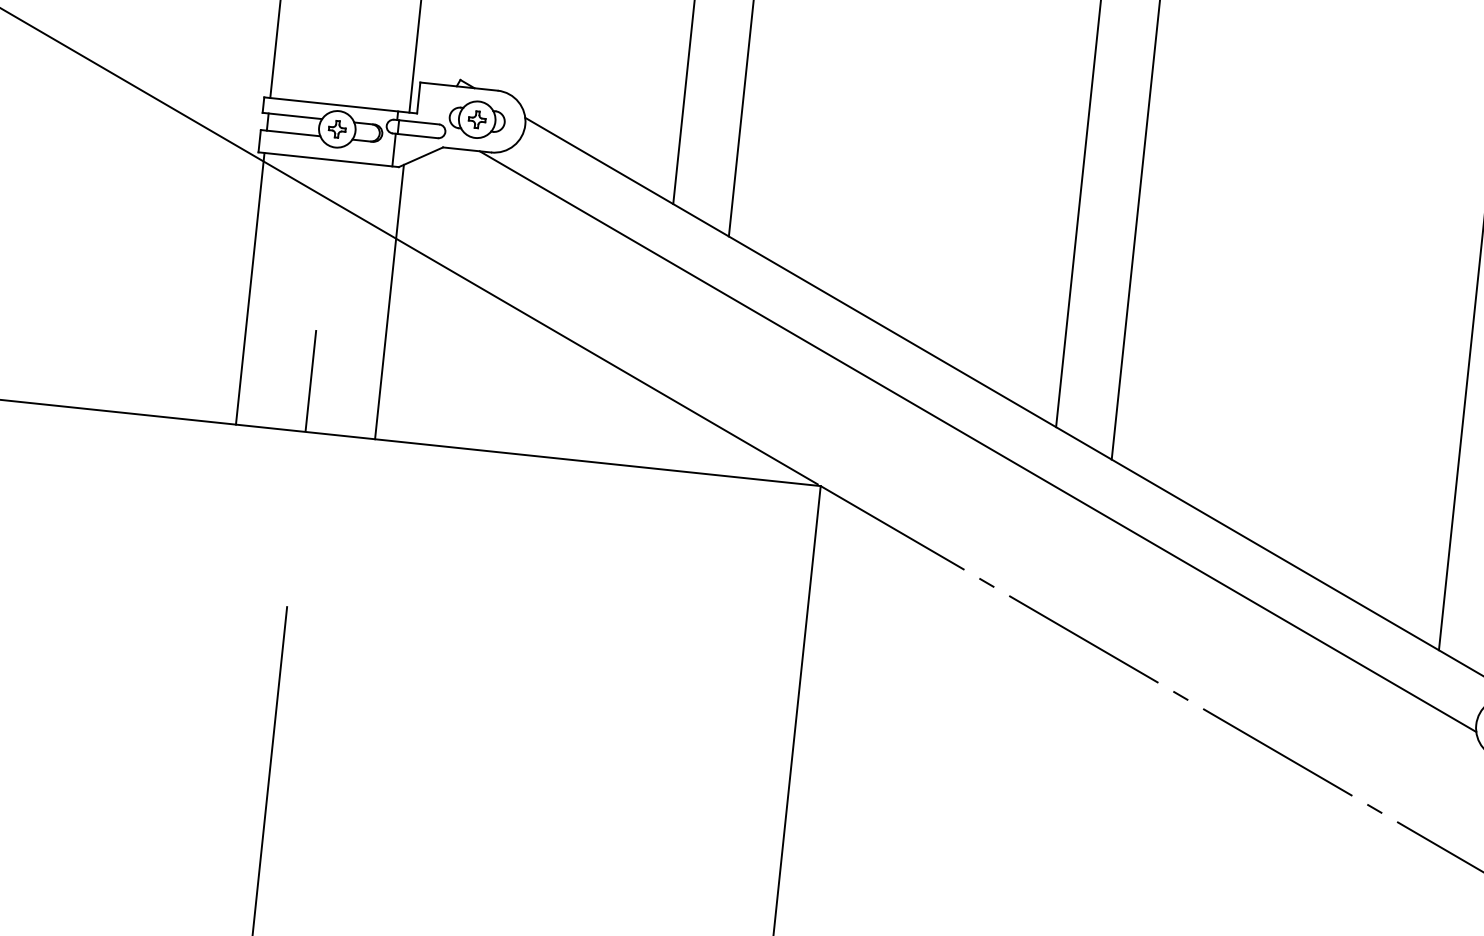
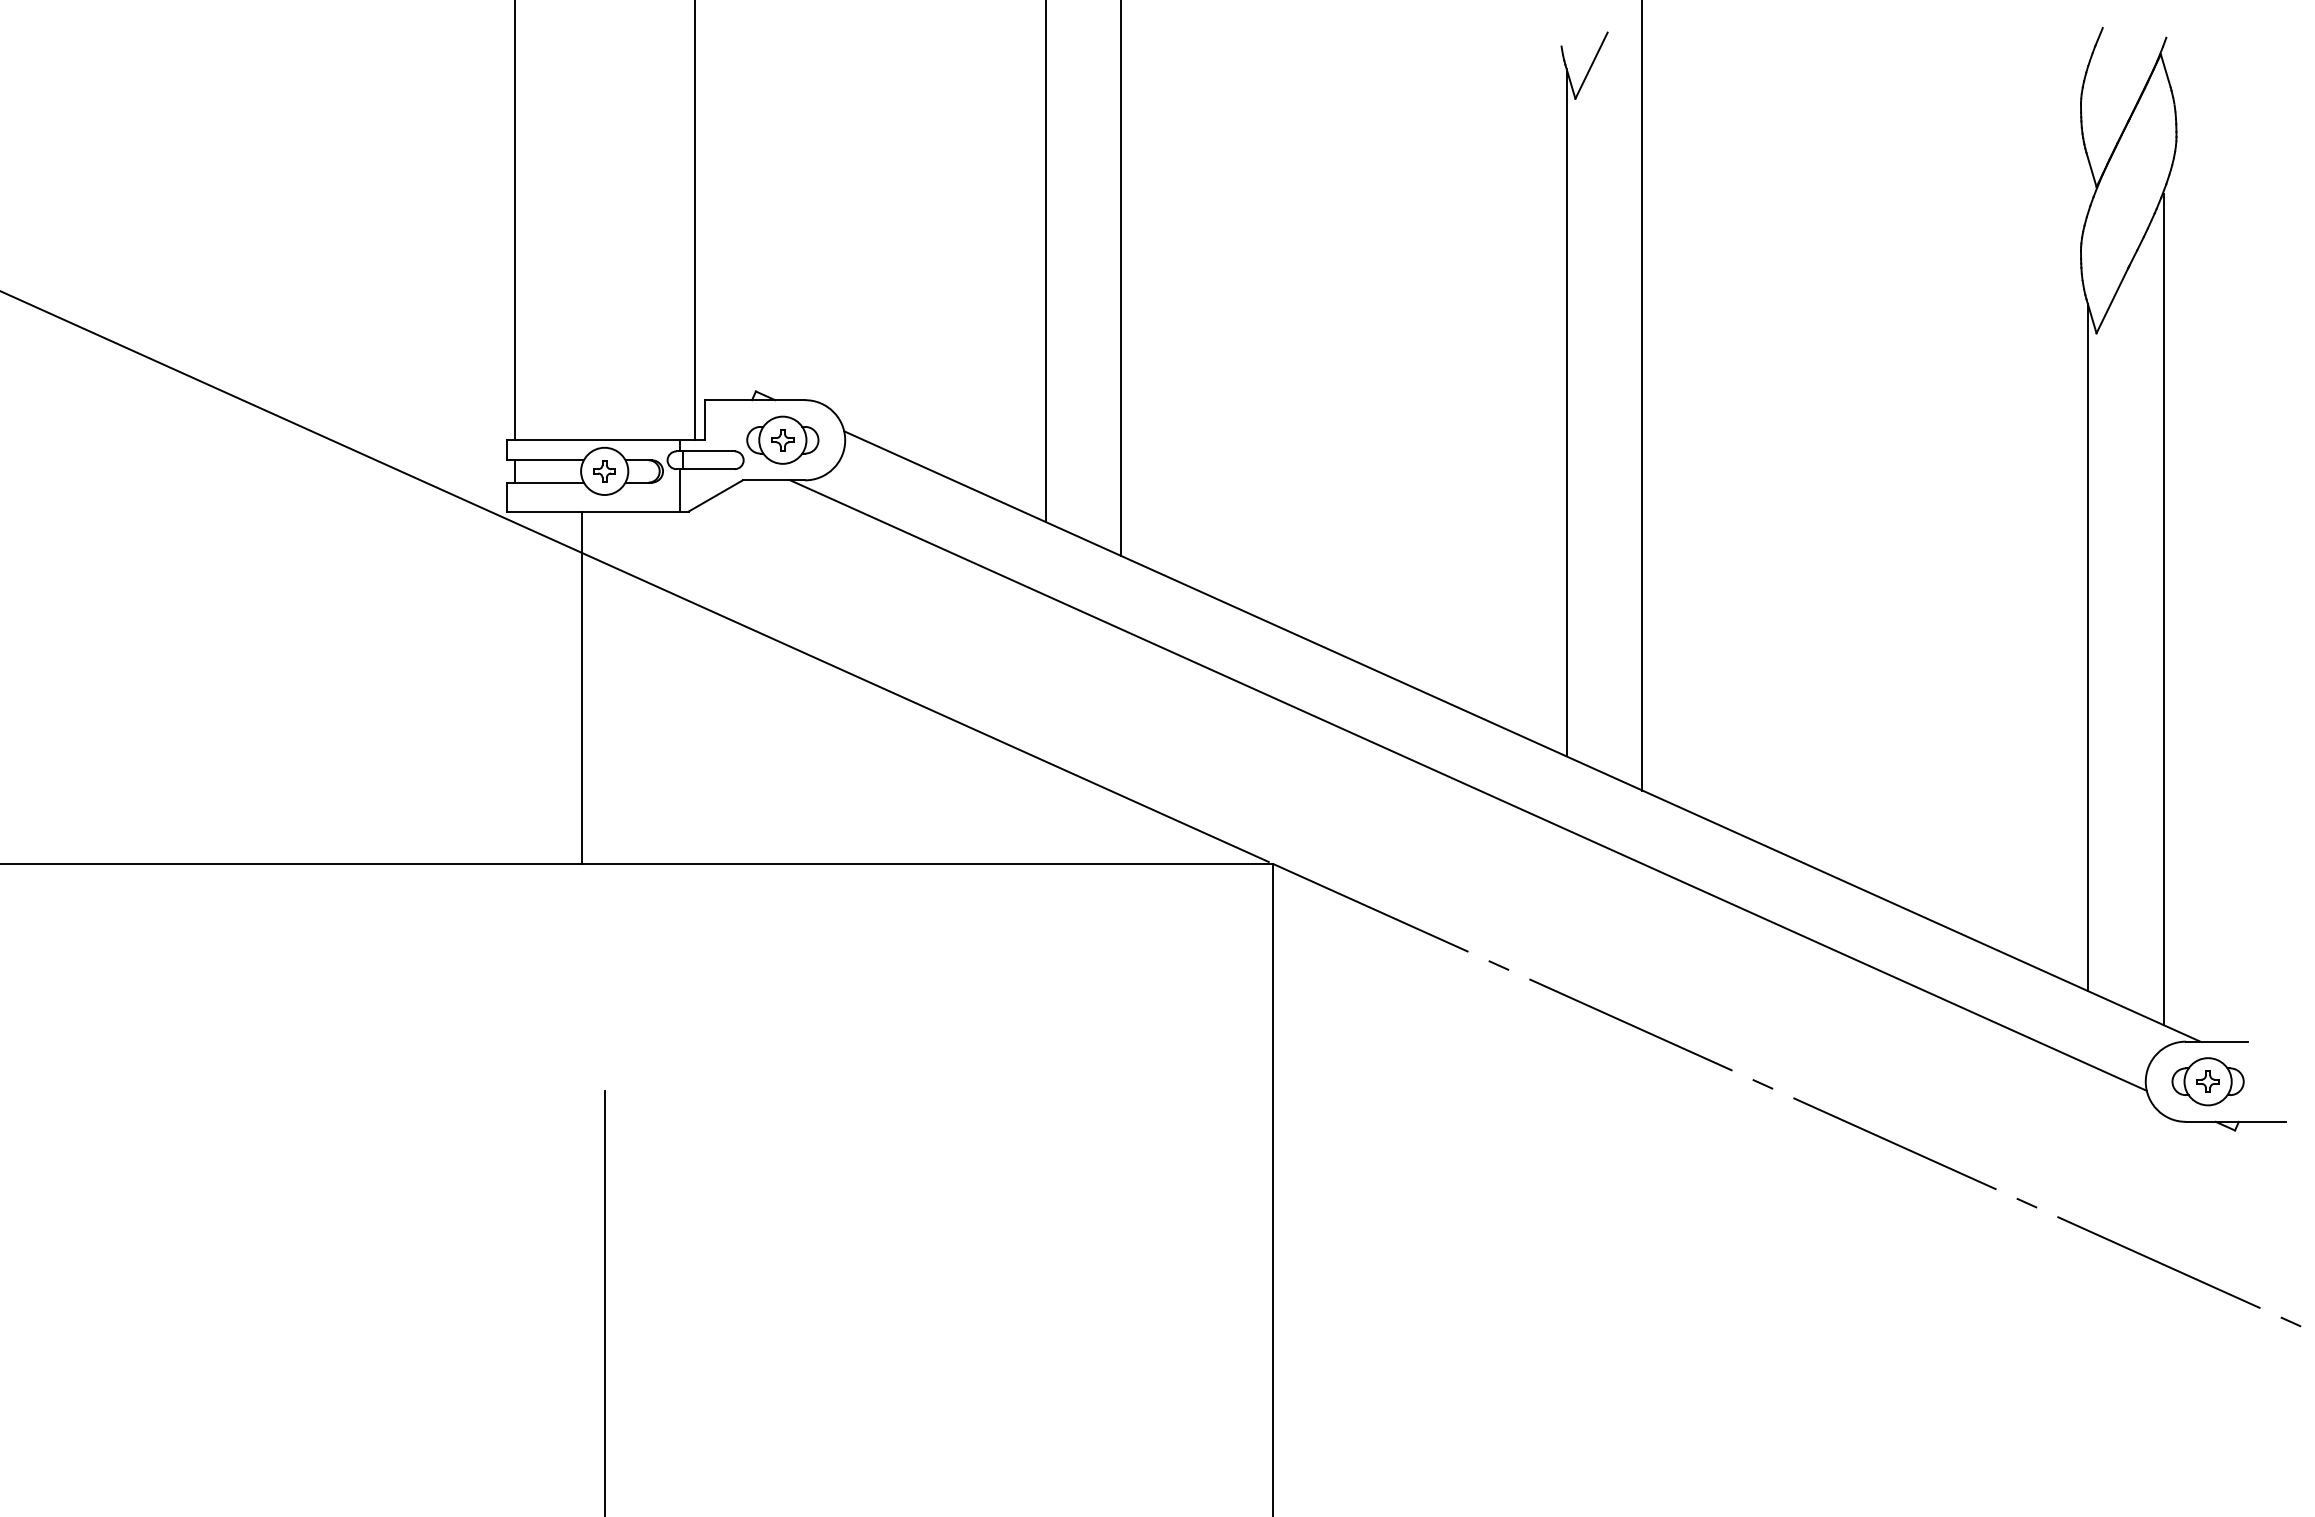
line: (250, 288) -> (581, 687), moved
line: (389, 301) -> (694, 685), removed
line: (310, 380) -> (604, 797), removed

